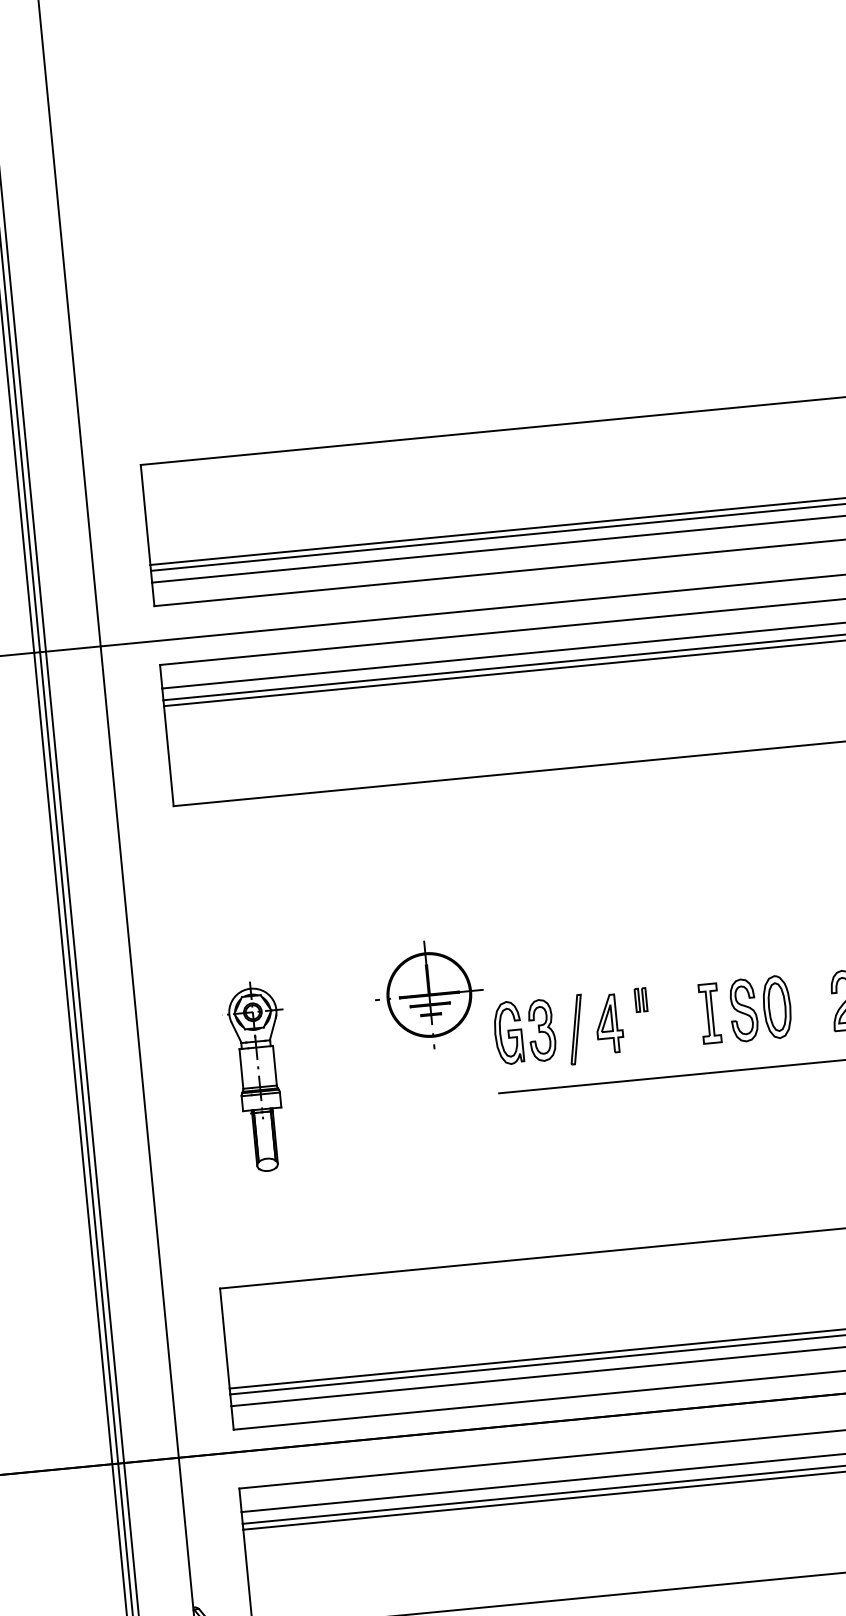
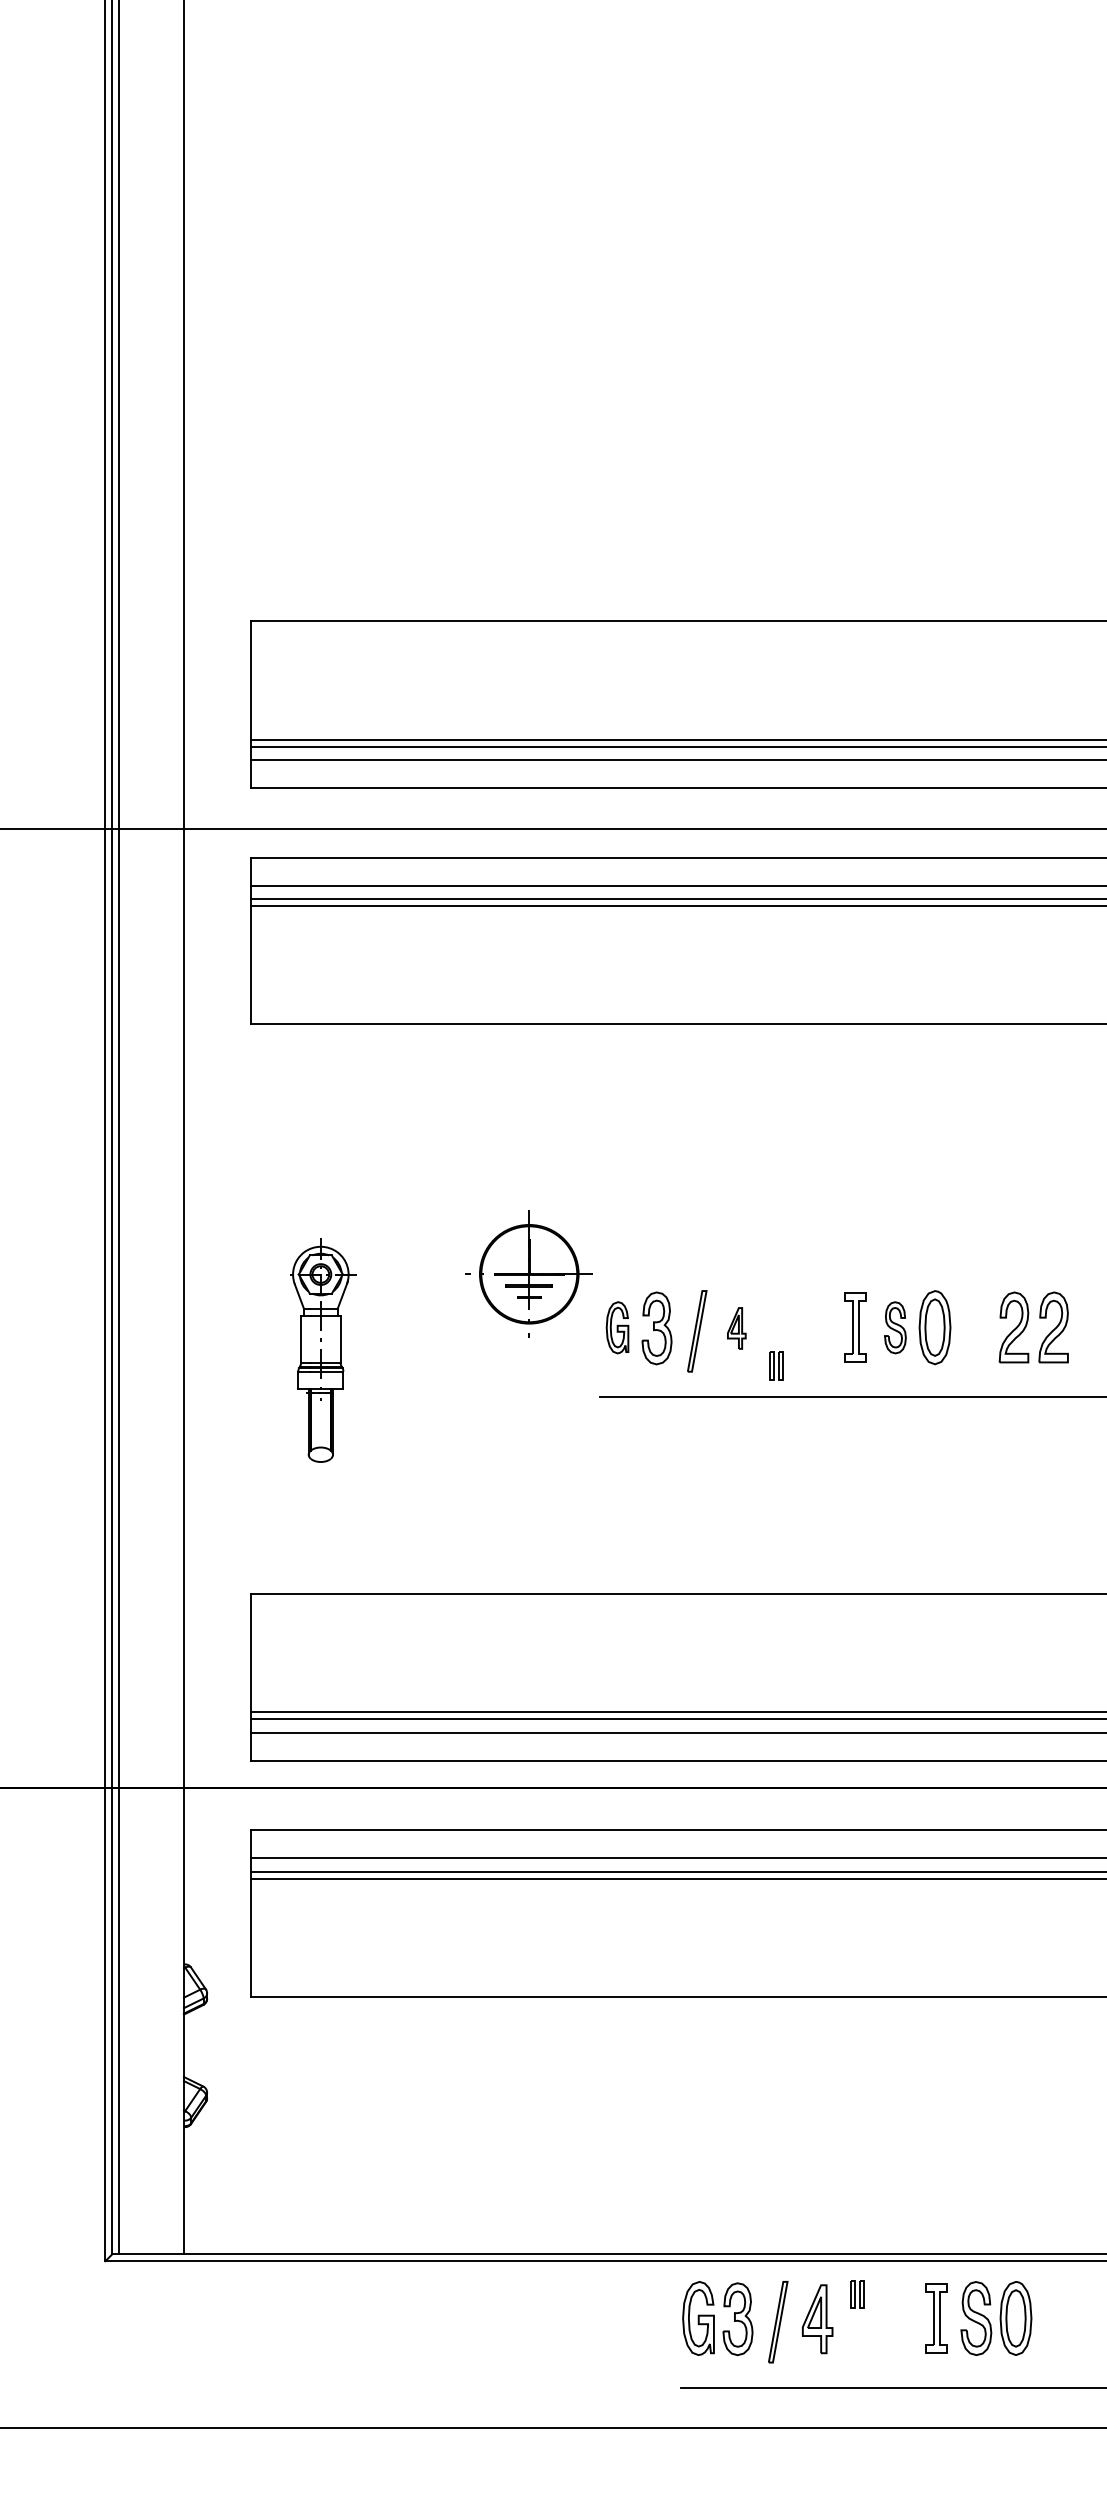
part: (641, 999) -> (776, 1365), moved
part: (743, 1010) -> (895, 1327), size x0.7
part: (609, 1024) -> (736, 1328), size x0.6
part: (508, 1032) -> (617, 1327), size x0.7

